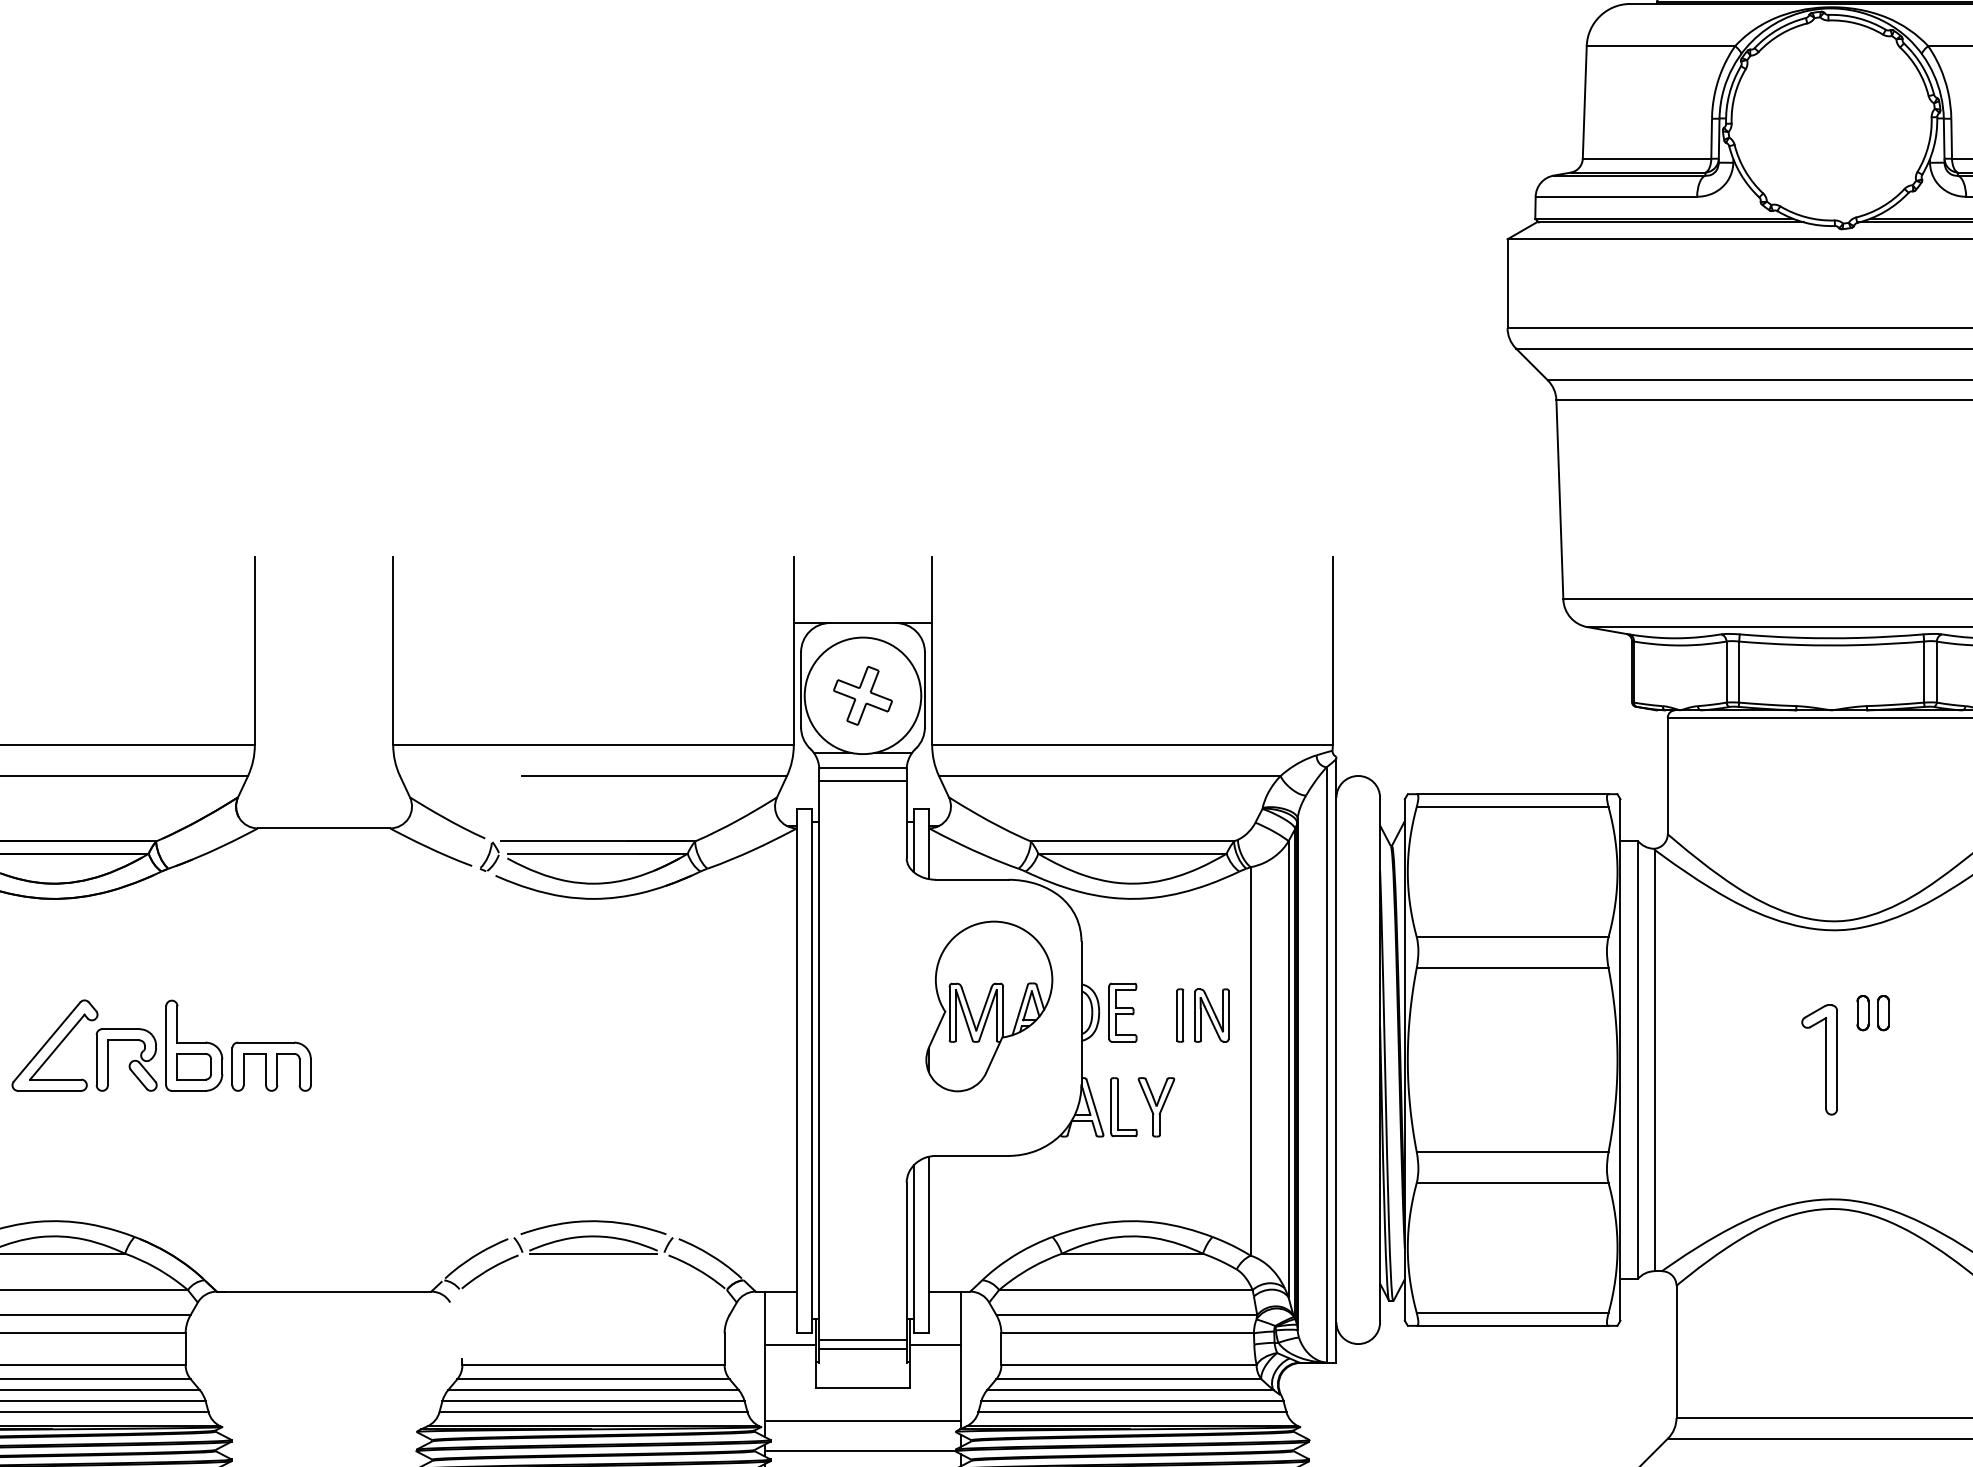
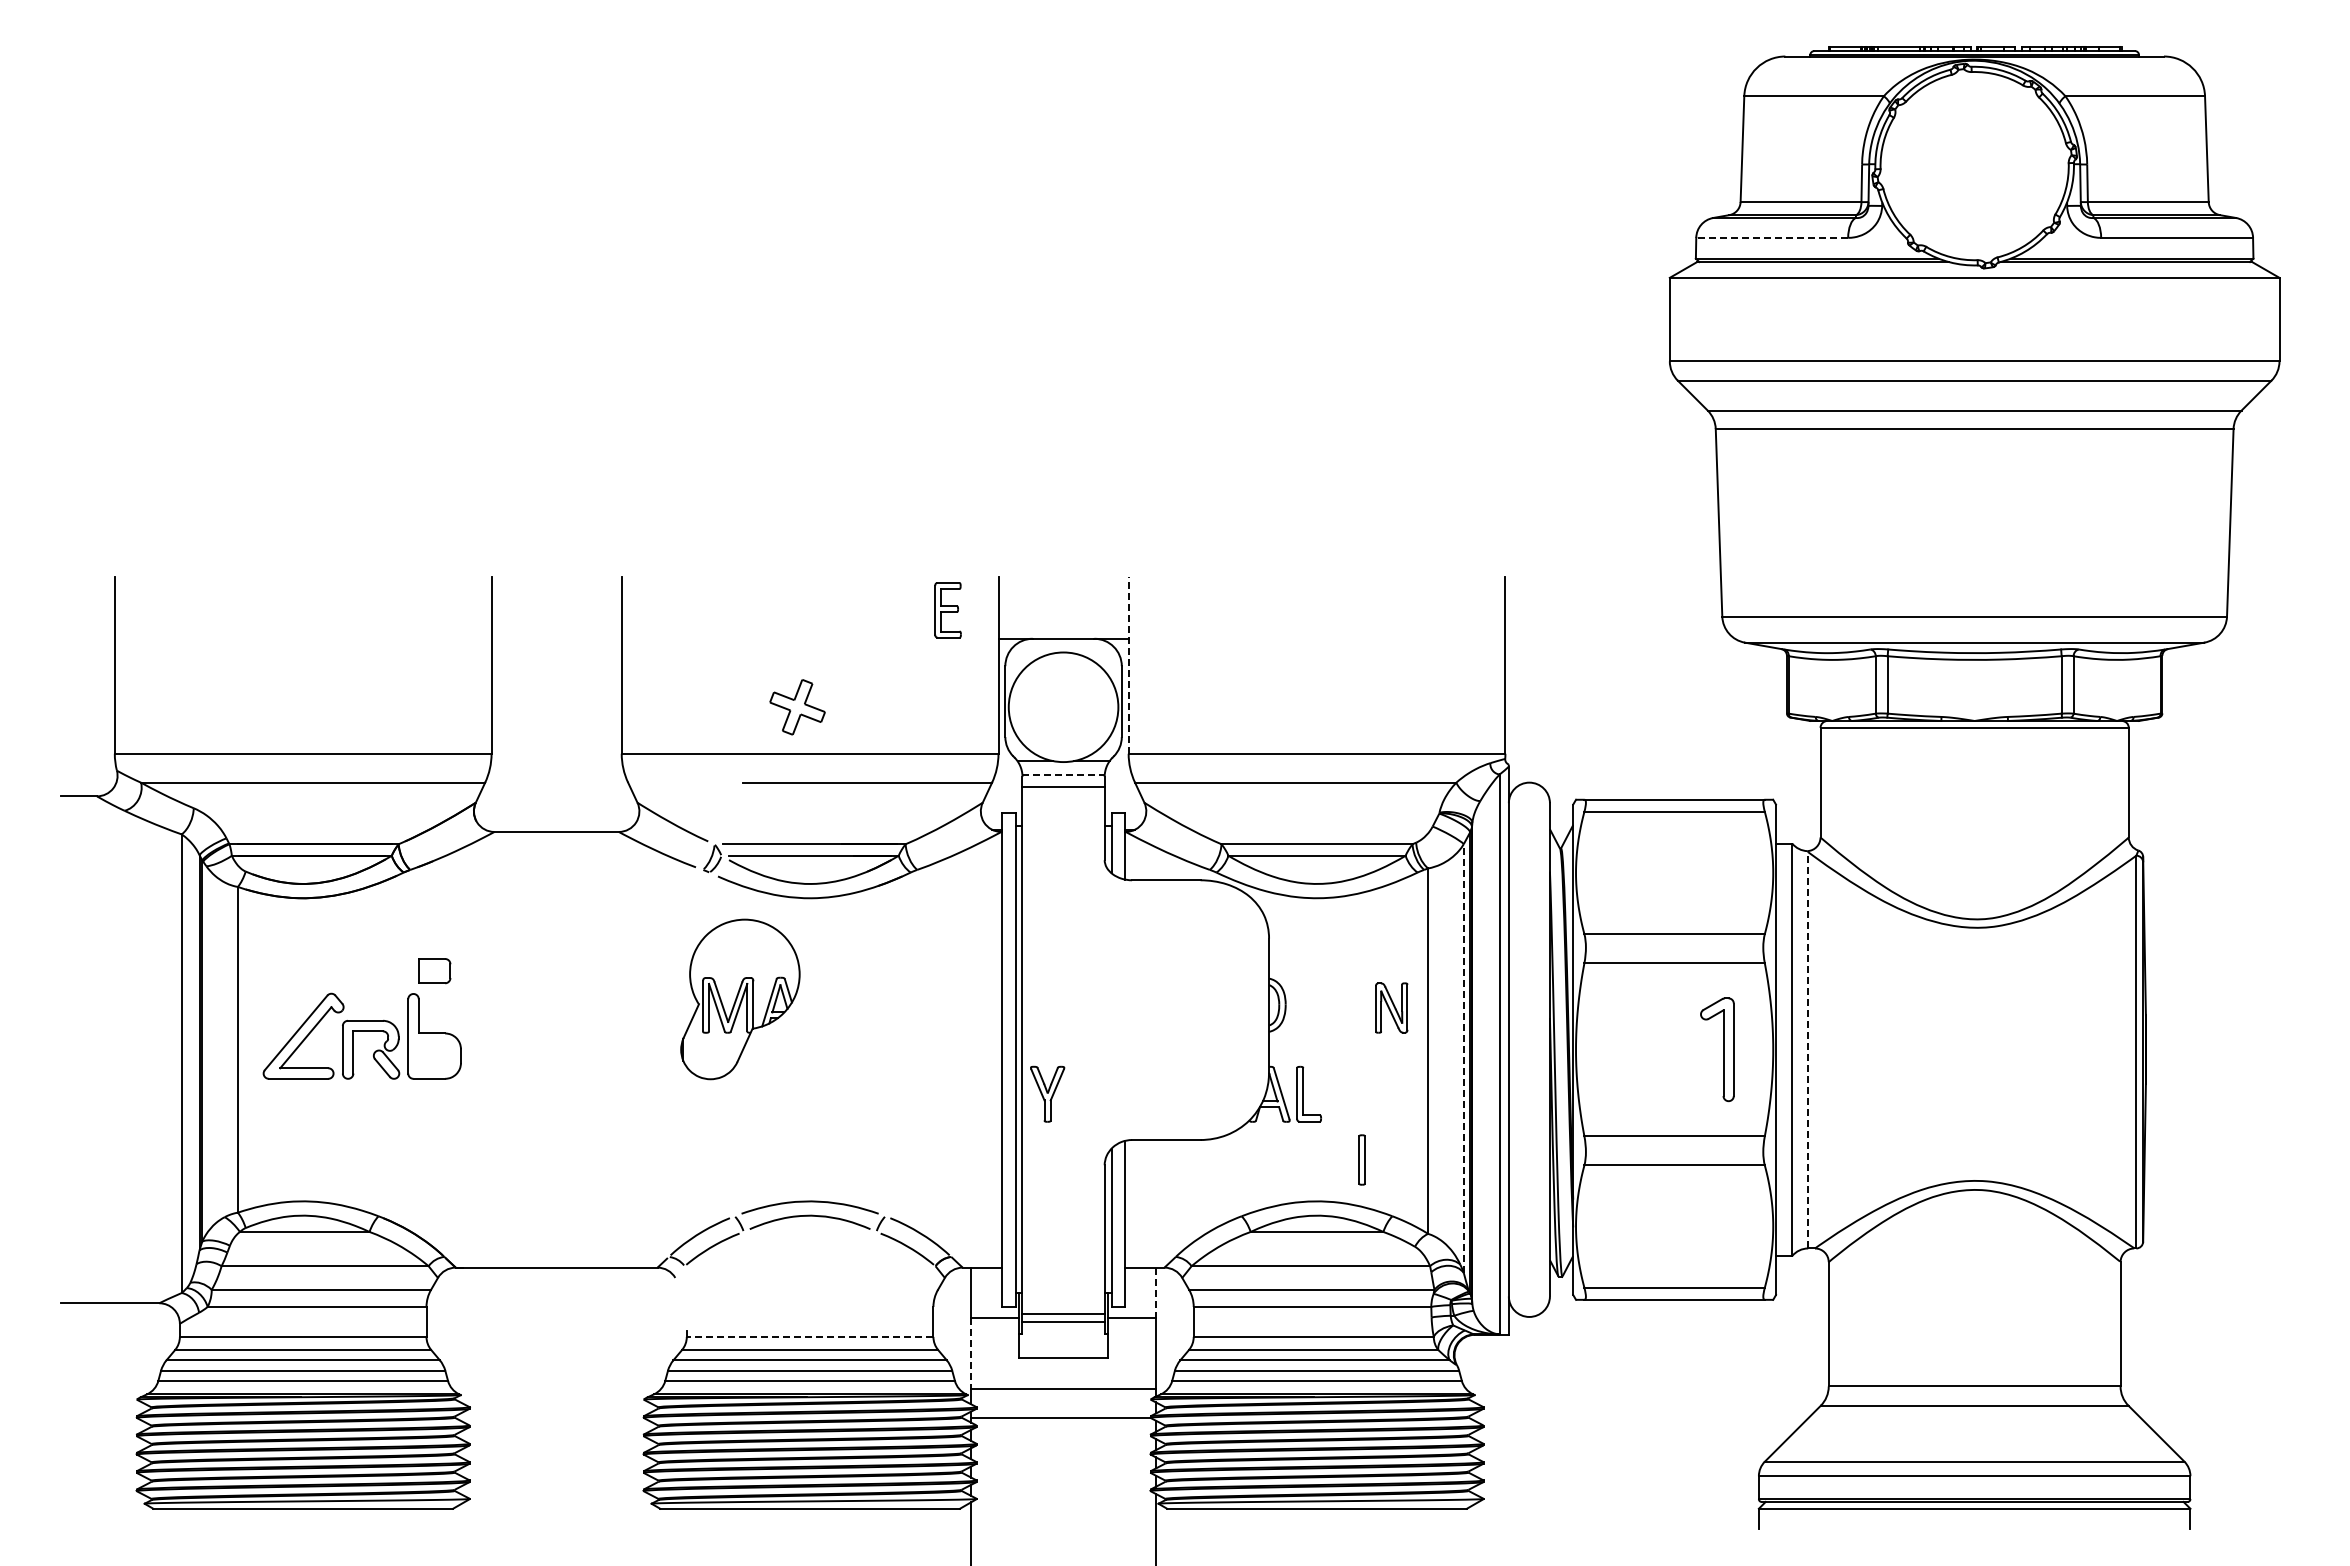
line: (1616, 196) -> (1772, 237), solid -> dashed
line: (932, 650) -> (1128, 664), solid -> dashed
part: (862, 696) -> (797, 707), moved
line: (863, 767) -> (1064, 774), solid -> dashed
part: (989, 1006) -> (740, 999), moved
part: (1122, 1012) -> (947, 610), moved
part: (1872, 1012) -> (2013, 1005), removed
part: (1179, 1015) -> (1361, 1159), moved
line: (1654, 1059) -> (1808, 1049), solid -> dashed
part: (1819, 1059) -> (1717, 1049), moved
part: (271, 1066) -> (507, 1055), removed
part: (194, 1067) -> (434, 971), moved
line: (1288, 1069) -> (1463, 1058), solid -> dashed
part: (1156, 1106) -> (1047, 1093), moved
line: (593, 1253) -> (810, 1231), removed
line: (961, 1319) -> (1156, 1293), solid -> dashed
line: (592, 1364) -> (809, 1336), solid -> dashed
line: (765, 1383) -> (971, 1354), solid -> dashed

